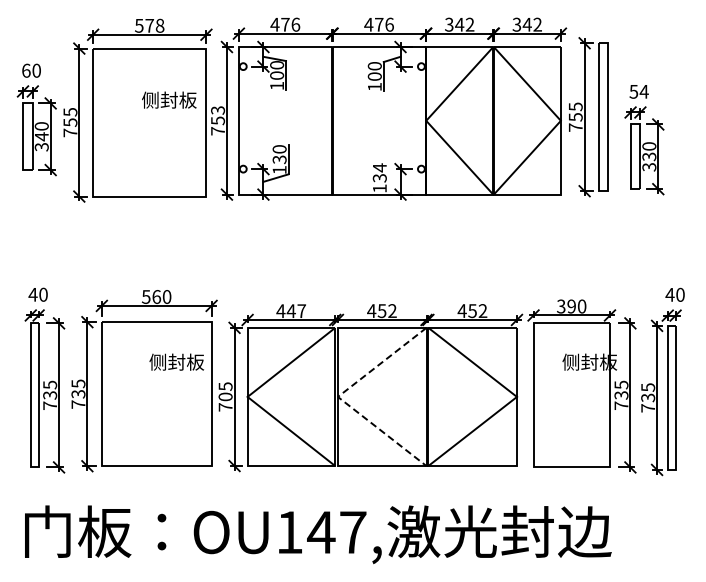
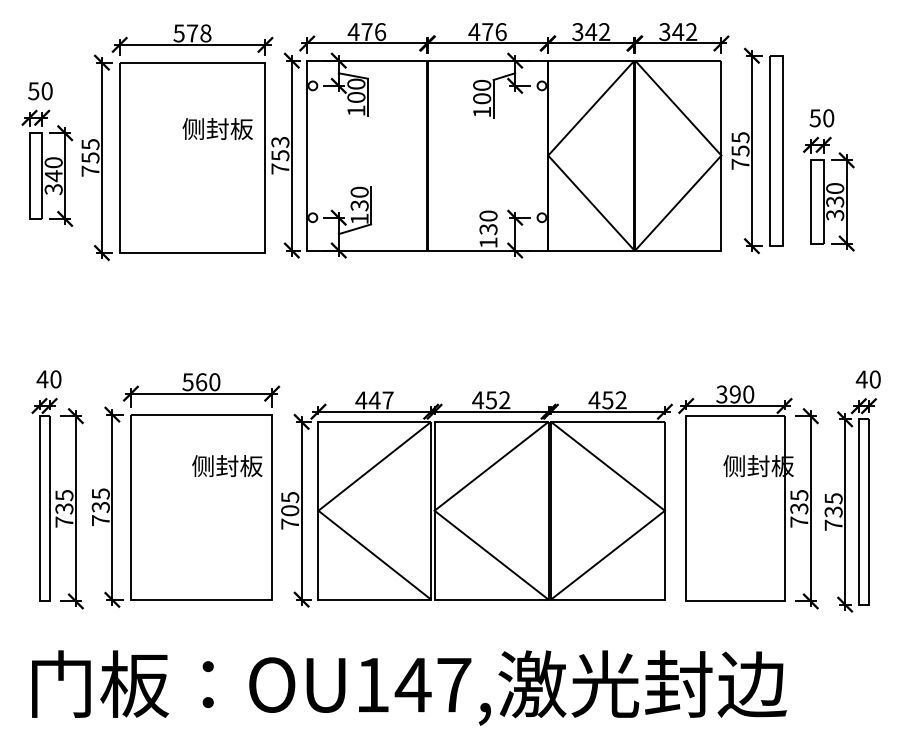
text: (26, 70) -> (34, 90), 60 -> 50
text: (643, 91) -> (827, 117), 54 -> 50
text: (379, 167) -> (488, 215), 134 -> 130
line: (337, 396) -> (434, 510), dashed -> solid

